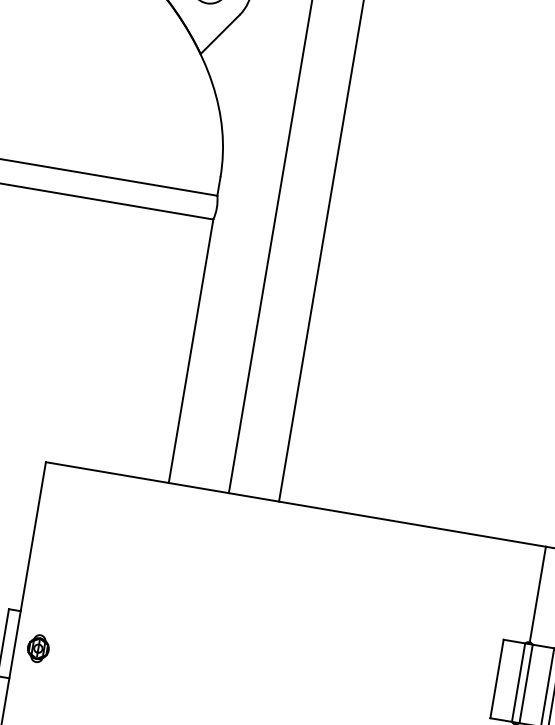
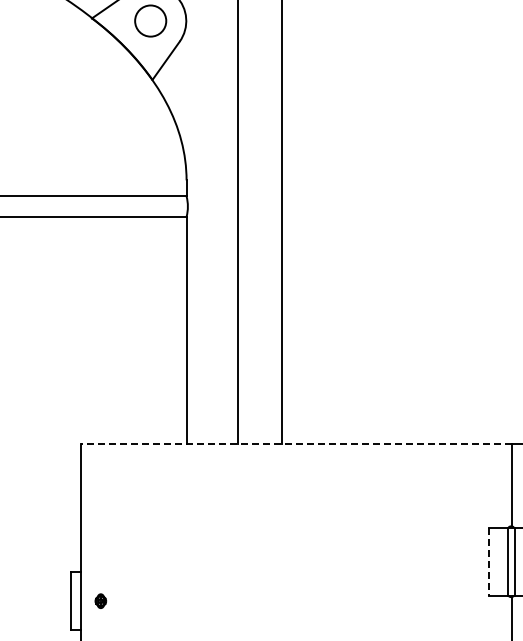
line: (296, 505) -> (296, 444), solid -> dashed
part: (38, 647) -> (100, 600), size x0.6
line: (497, 678) -> (489, 561), solid -> dashed

